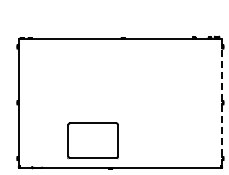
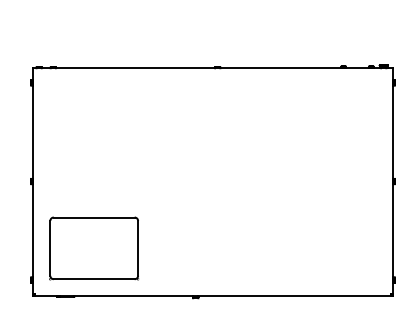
line: (222, 102) -> (393, 181), dashed -> solid
part: (92, 140) -> (92, 248), moved

